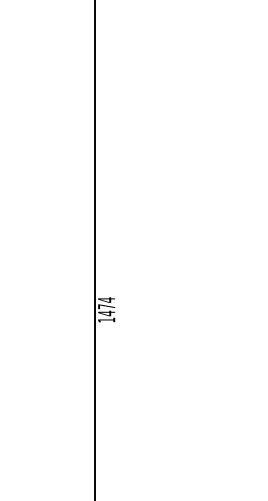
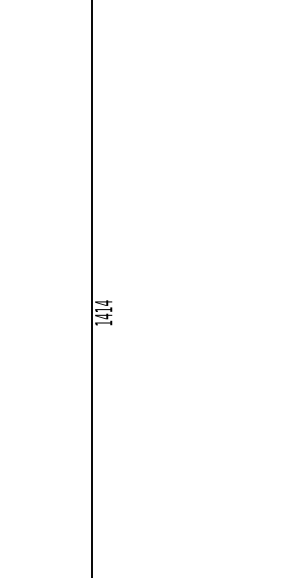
text: (106, 306) -> (103, 309), 1474 -> 1414

